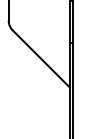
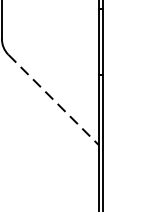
line: (41, 59) -> (53, 100), solid -> dashed

